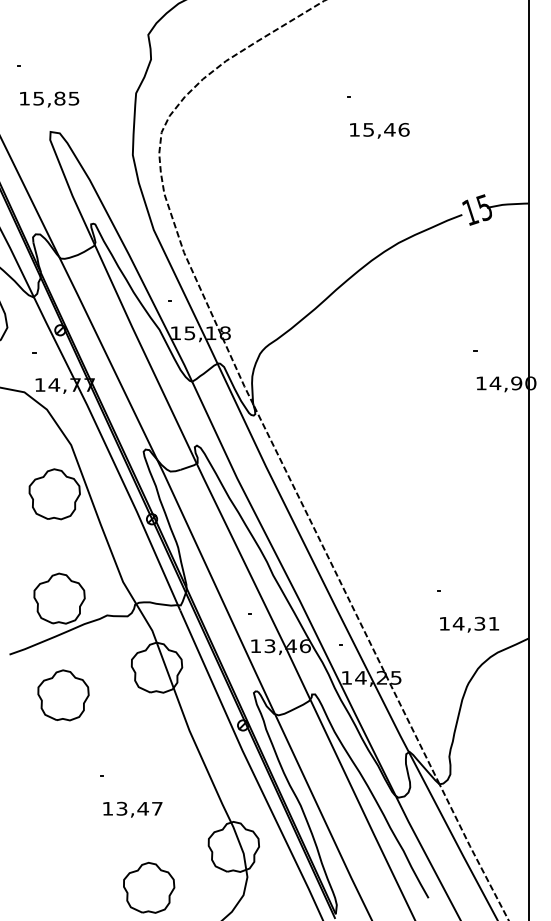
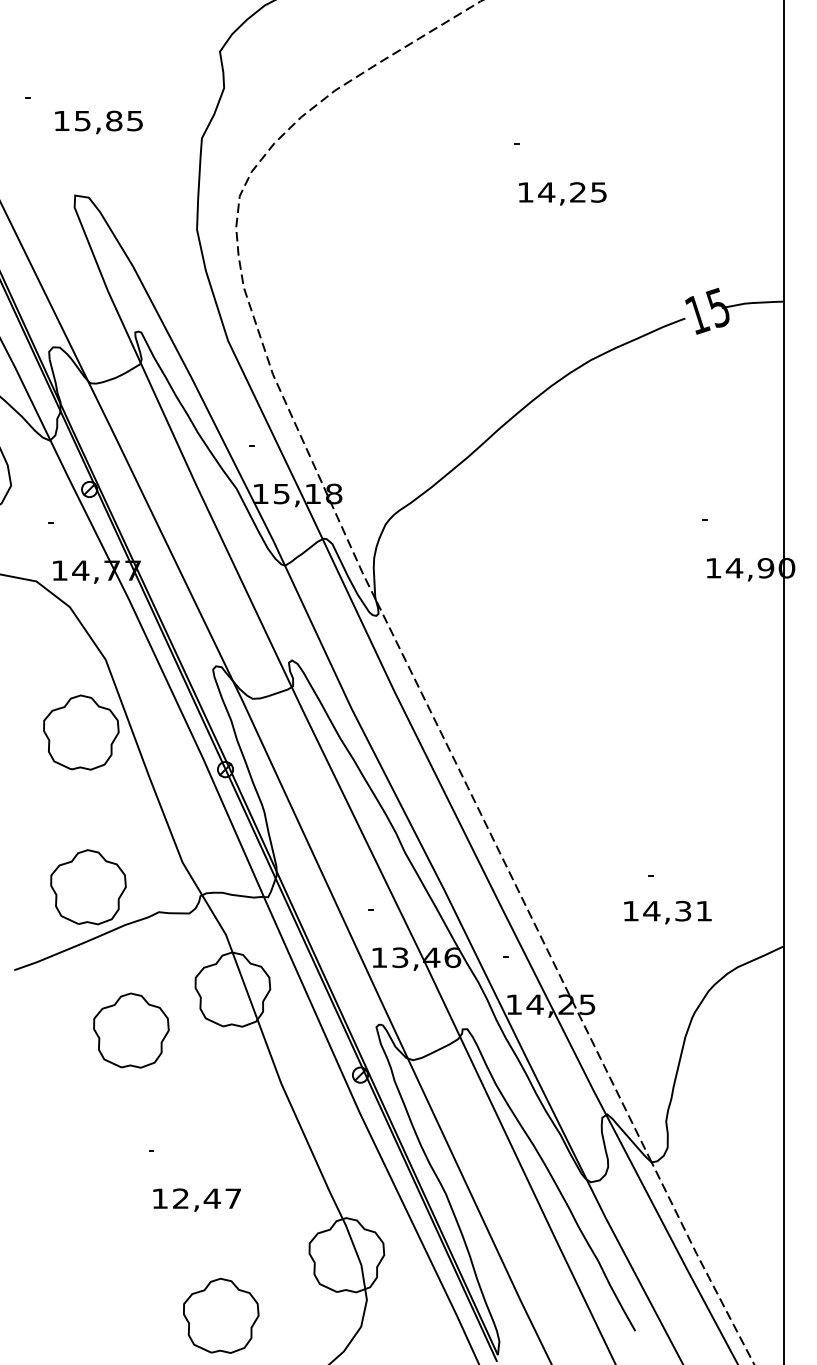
text: (49, 99) -> (98, 122), moved
text: (385, 129) -> (571, 191), 15,46 -> 14,25
text: (469, 624) -> (667, 912), moved
part: (63, 695) -> (131, 1030), moved
text: (121, 808) -> (180, 1198), 13,47 -> 12,47

